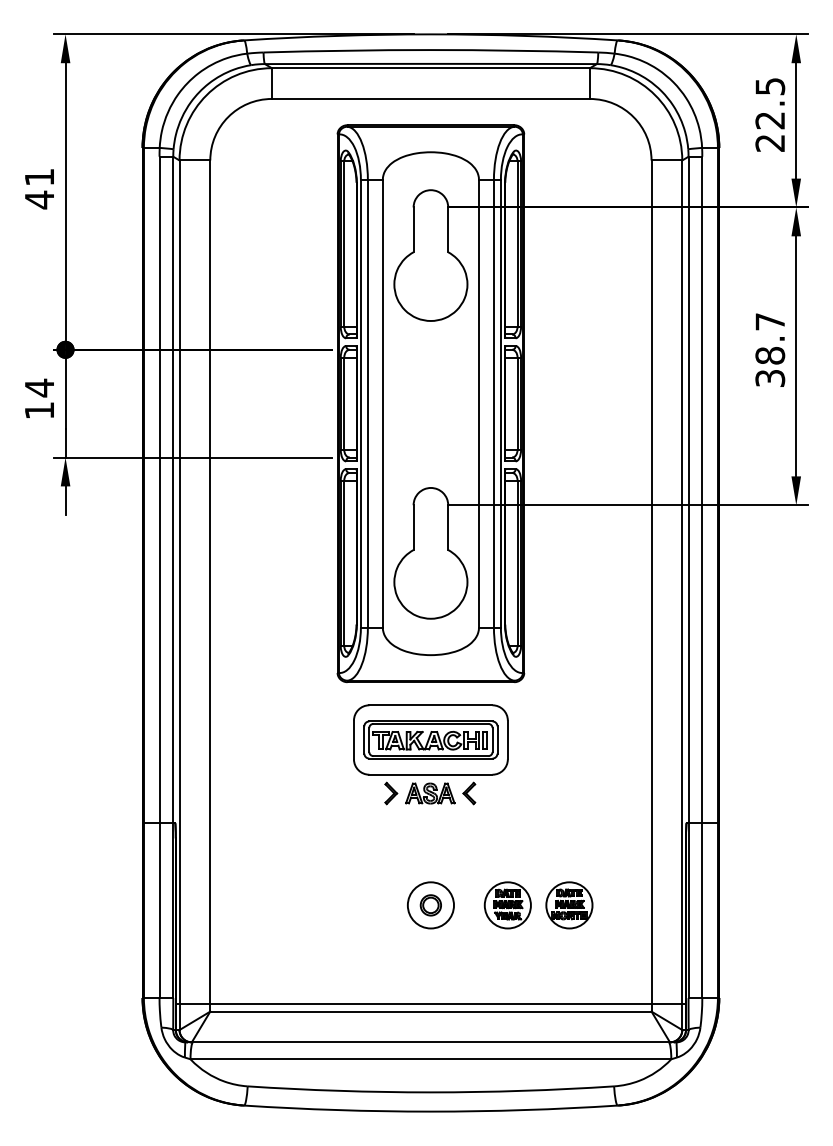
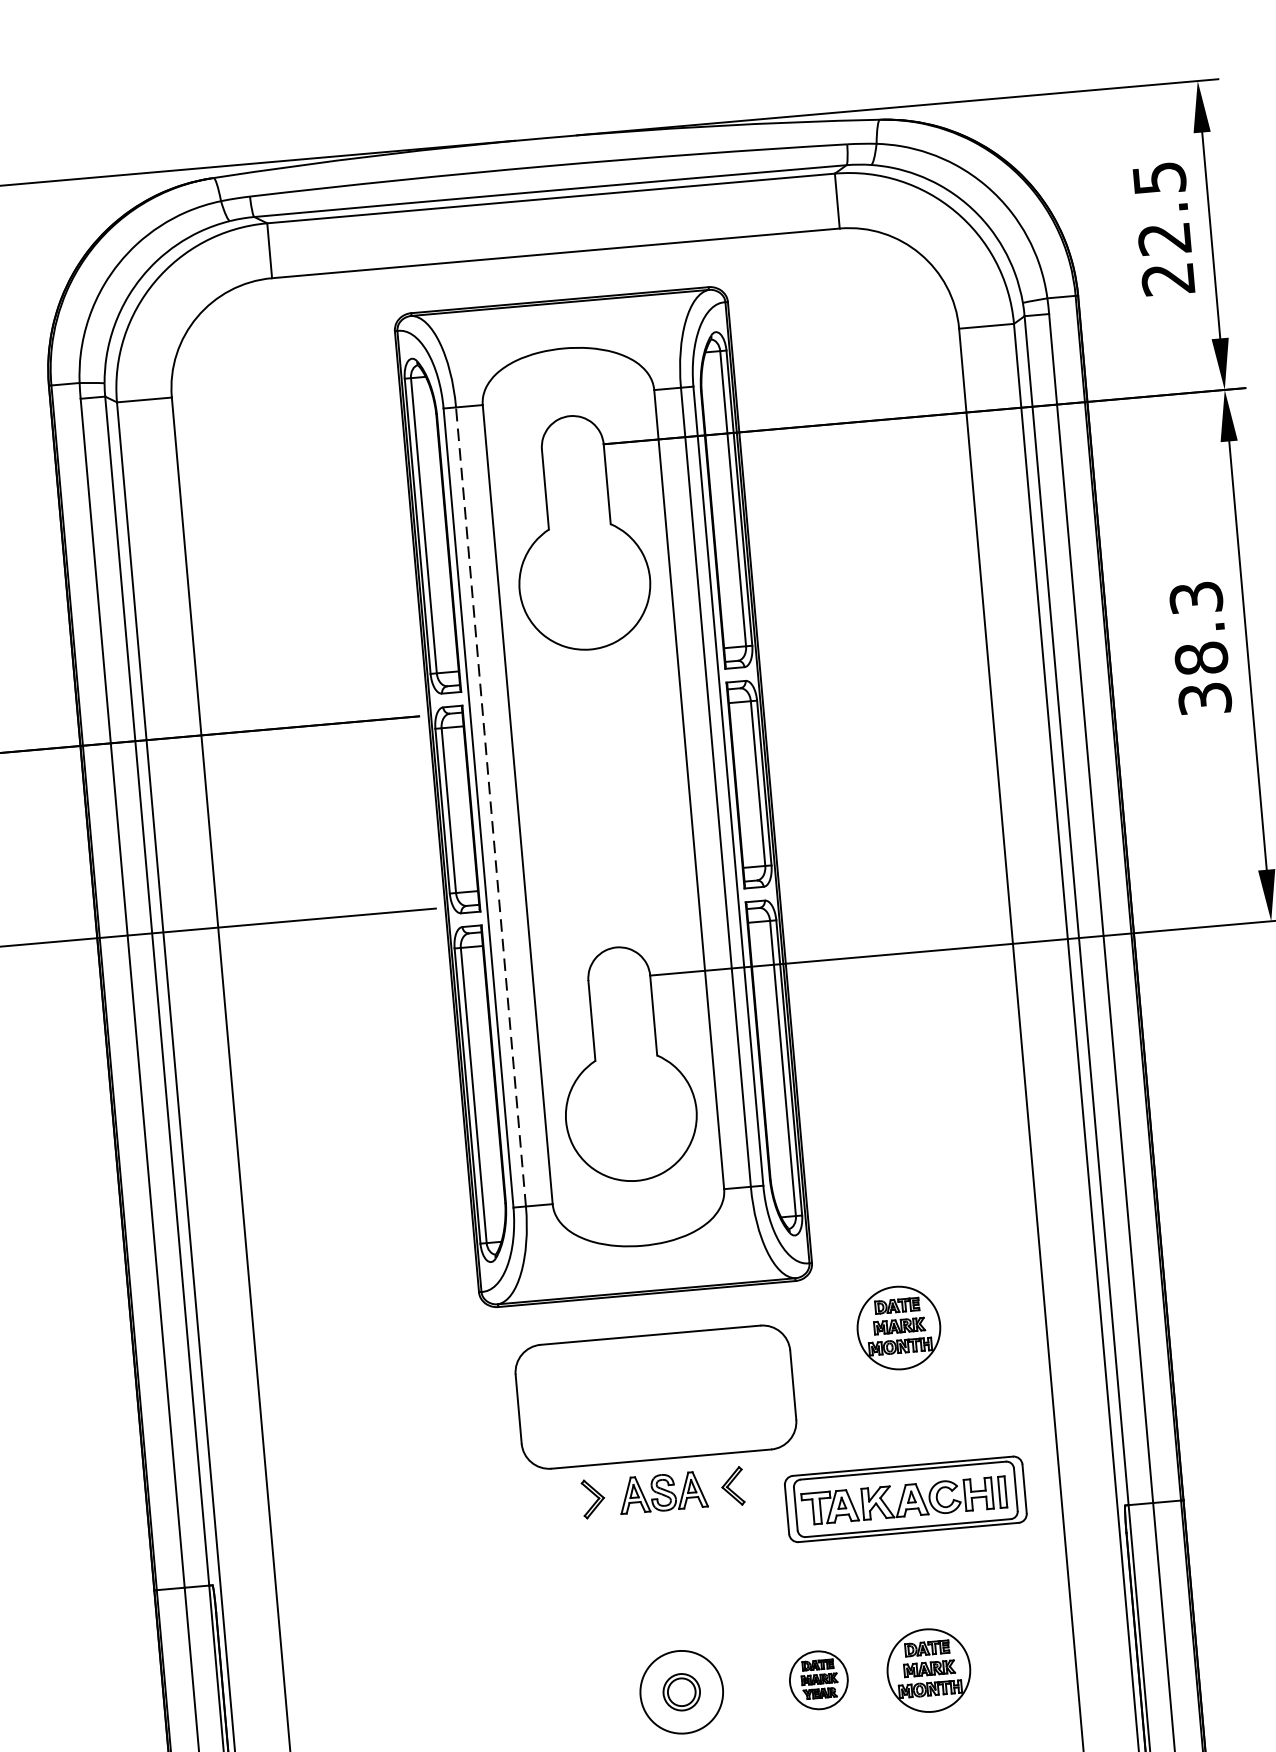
text: (770, 321) -> (1196, 597), 38.7 -> 38.3
line: (367, 403) -> (490, 806), solid -> dashed
part: (569, 713) -> (899, 1328), added
part: (430, 739) -> (904, 1498), moved
part: (507, 905) -> (818, 1680), size x0.7

